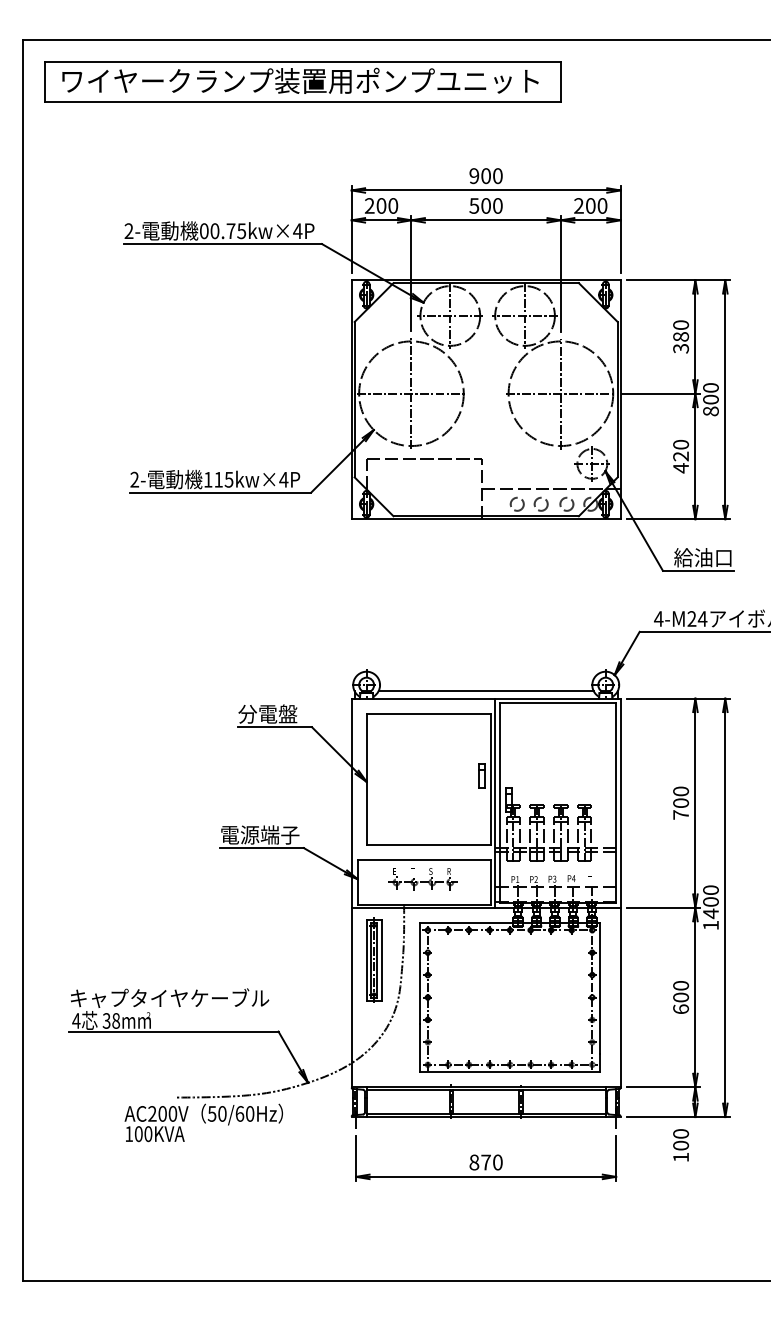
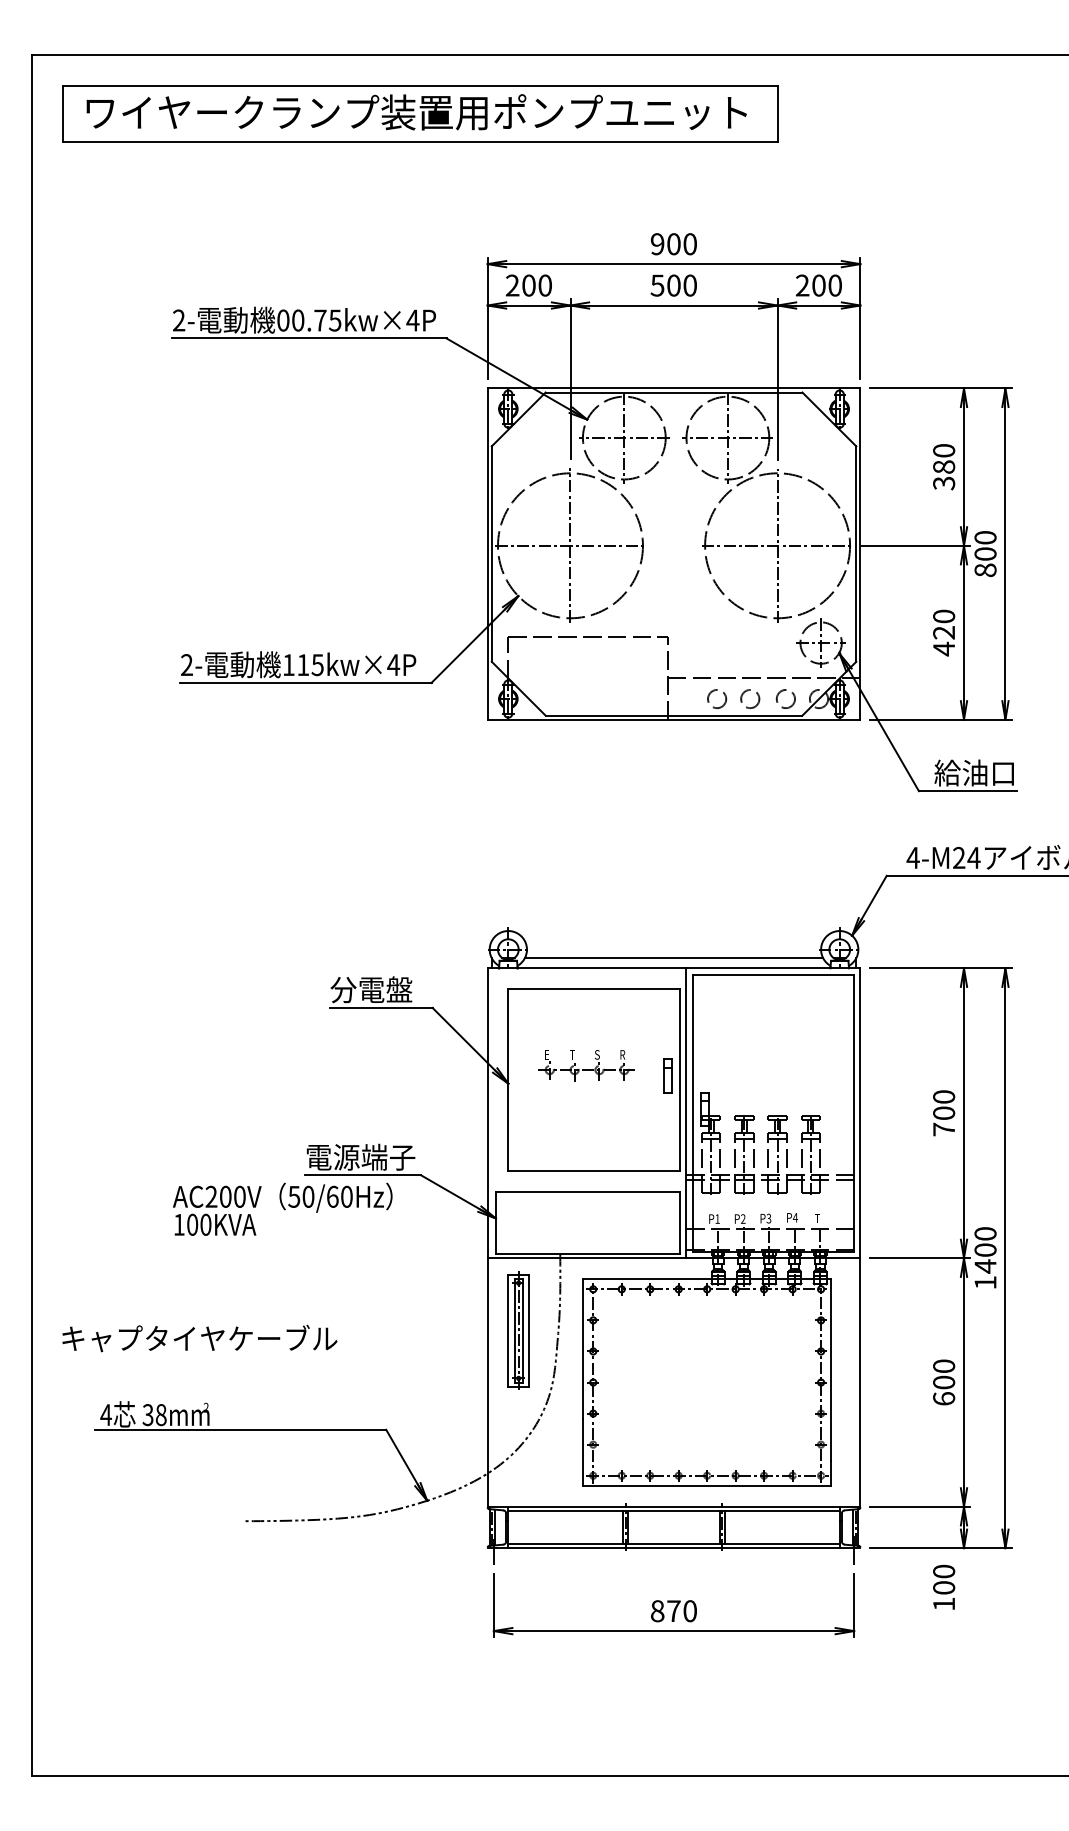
part: (423, 879) -> (586, 1065), moved
text: (169, 998) -> (199, 1338), moved
text: (203, 1122) -> (282, 1208), moved

